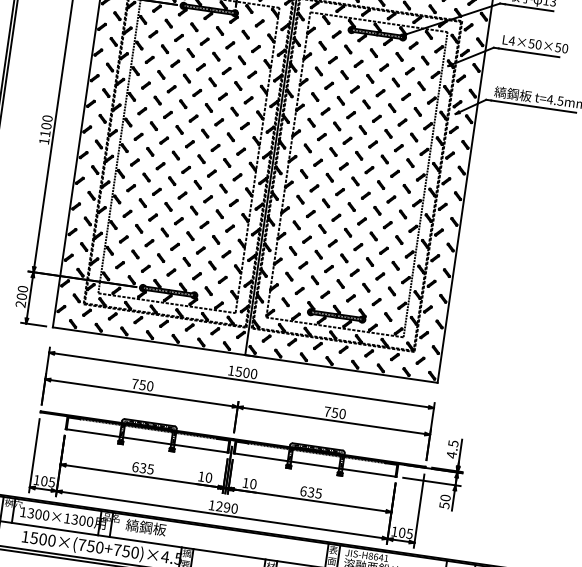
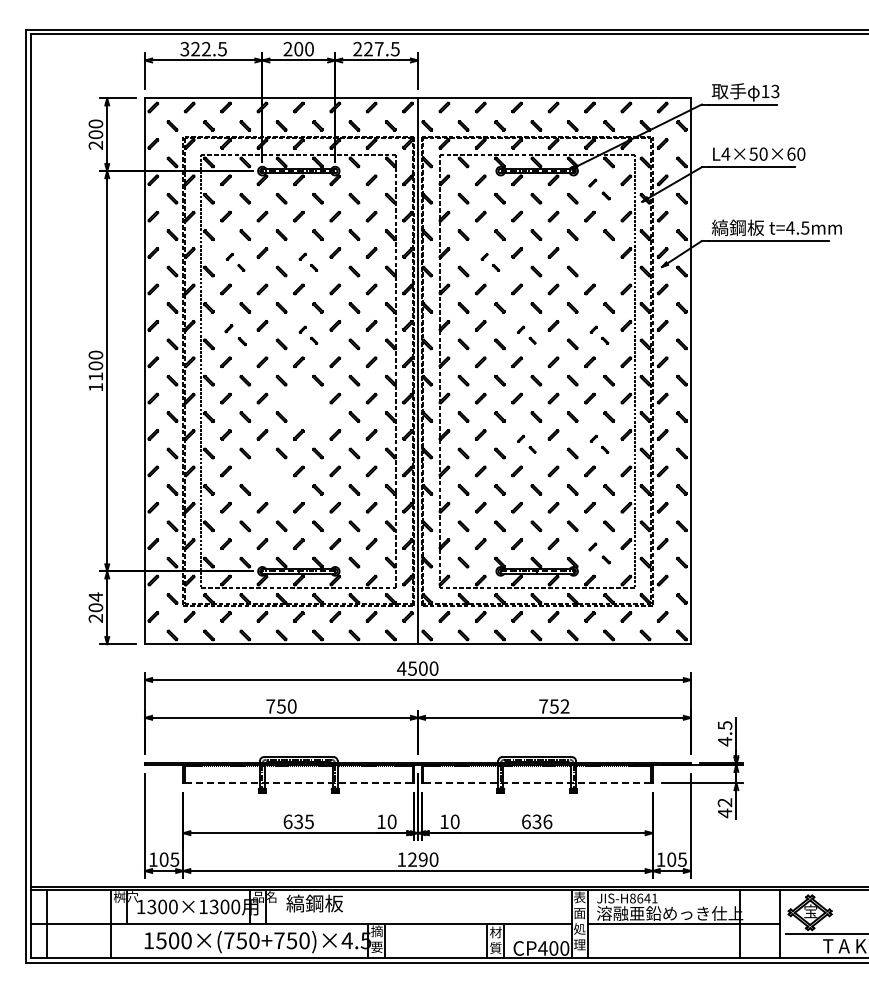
text: (558, 47) -> (791, 153), L4×50×50 -> L4×50×60
part: (419, 53) -> (599, 189), size x0.7
part: (155, 67) -> (235, 262), size x0.6
part: (206, 74) -> (308, 262), size x0.6
part: (335, 93) -> (490, 262), size x0.6
part: (411, 104) -> (599, 262), removed
part: (147, 118) -> (235, 335), size x0.7
part: (199, 126) -> (308, 335), size x0.6
part: (353, 148) -> (526, 335), size x0.6
part: (404, 155) -> (599, 335), size x0.6
part: (195, 180) -> (313, 411), removed
part: (342, 225) -> (526, 444), size x0.6
part: (161, 228) -> (276, 484), removed
part: (393, 232) -> (599, 444), size x0.6
text: (22, 288) -> (95, 596), 200 -> 204
part: (382, 309) -> (599, 553), size x0.7
text: (231, 370) -> (401, 668), 1500 -> 4500
text: (342, 413) -> (564, 706), 750 -> 752
line: (147, 441) -> (299, 783), solid -> dashed
line: (314, 465) -> (536, 783), solid -> dashed
text: (318, 493) -> (547, 821), 635 -> 636
text: (445, 502) -> (725, 808), 50 -> 42

